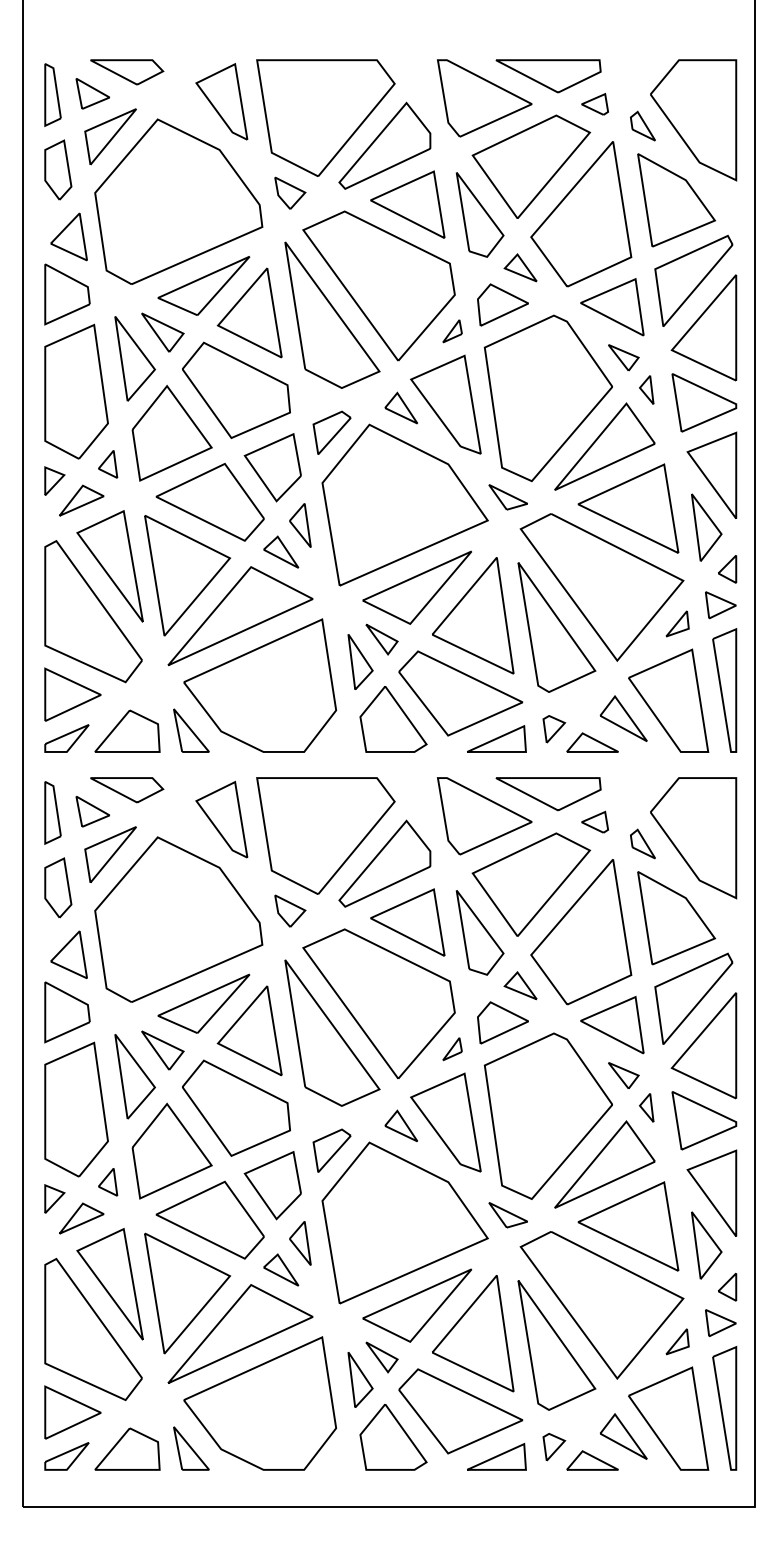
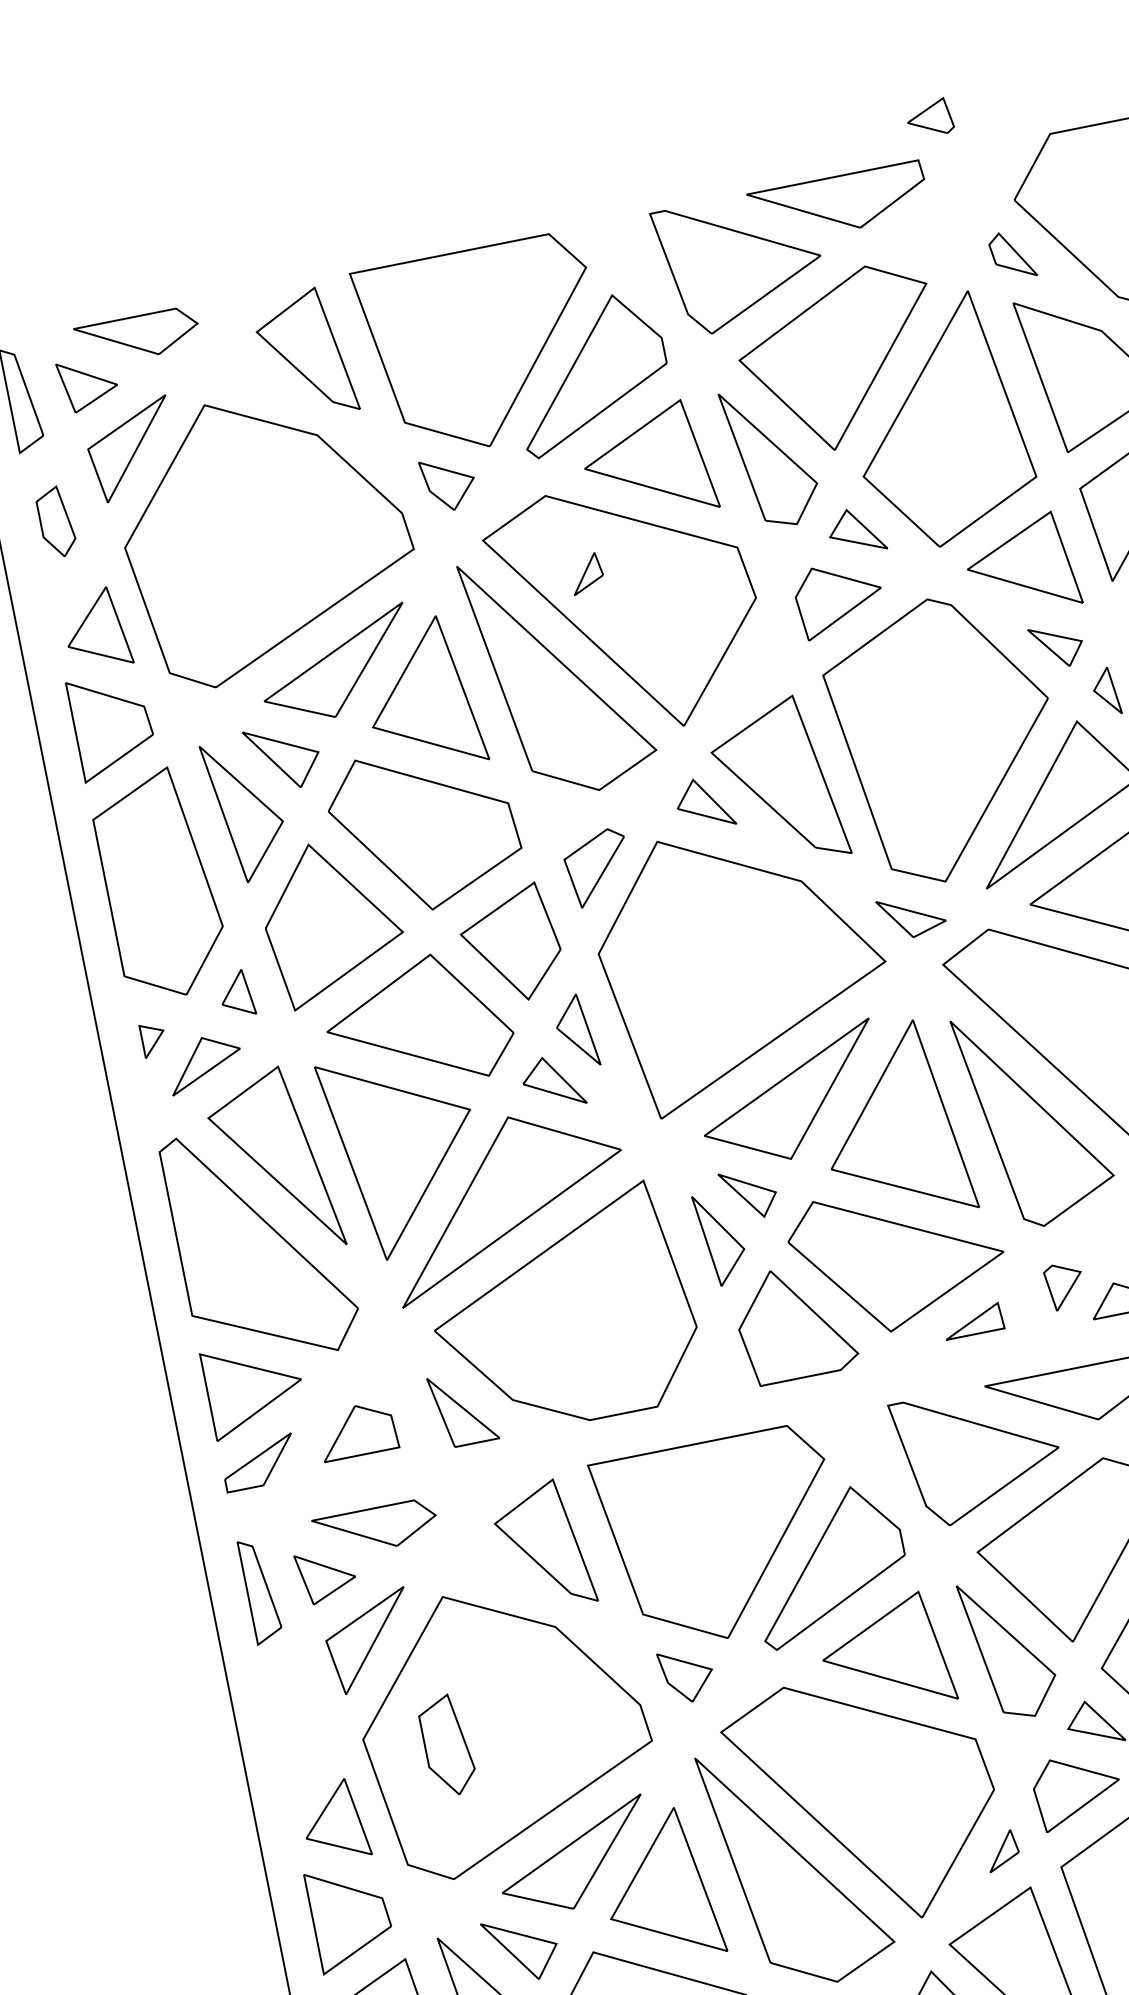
part: (594, 104) -> (928, 118), moved
part: (58, 169) -> (56, 521), size x0.7
part: (452, 331) -> (586, 574), moved
part: (54, 480) -> (152, 1038), size x0.7
part: (127, 730) -> (357, 1429), size x0.7
part: (496, 738) -> (972, 1320), size x0.6
part: (58, 887) -> (447, 1744), moved

